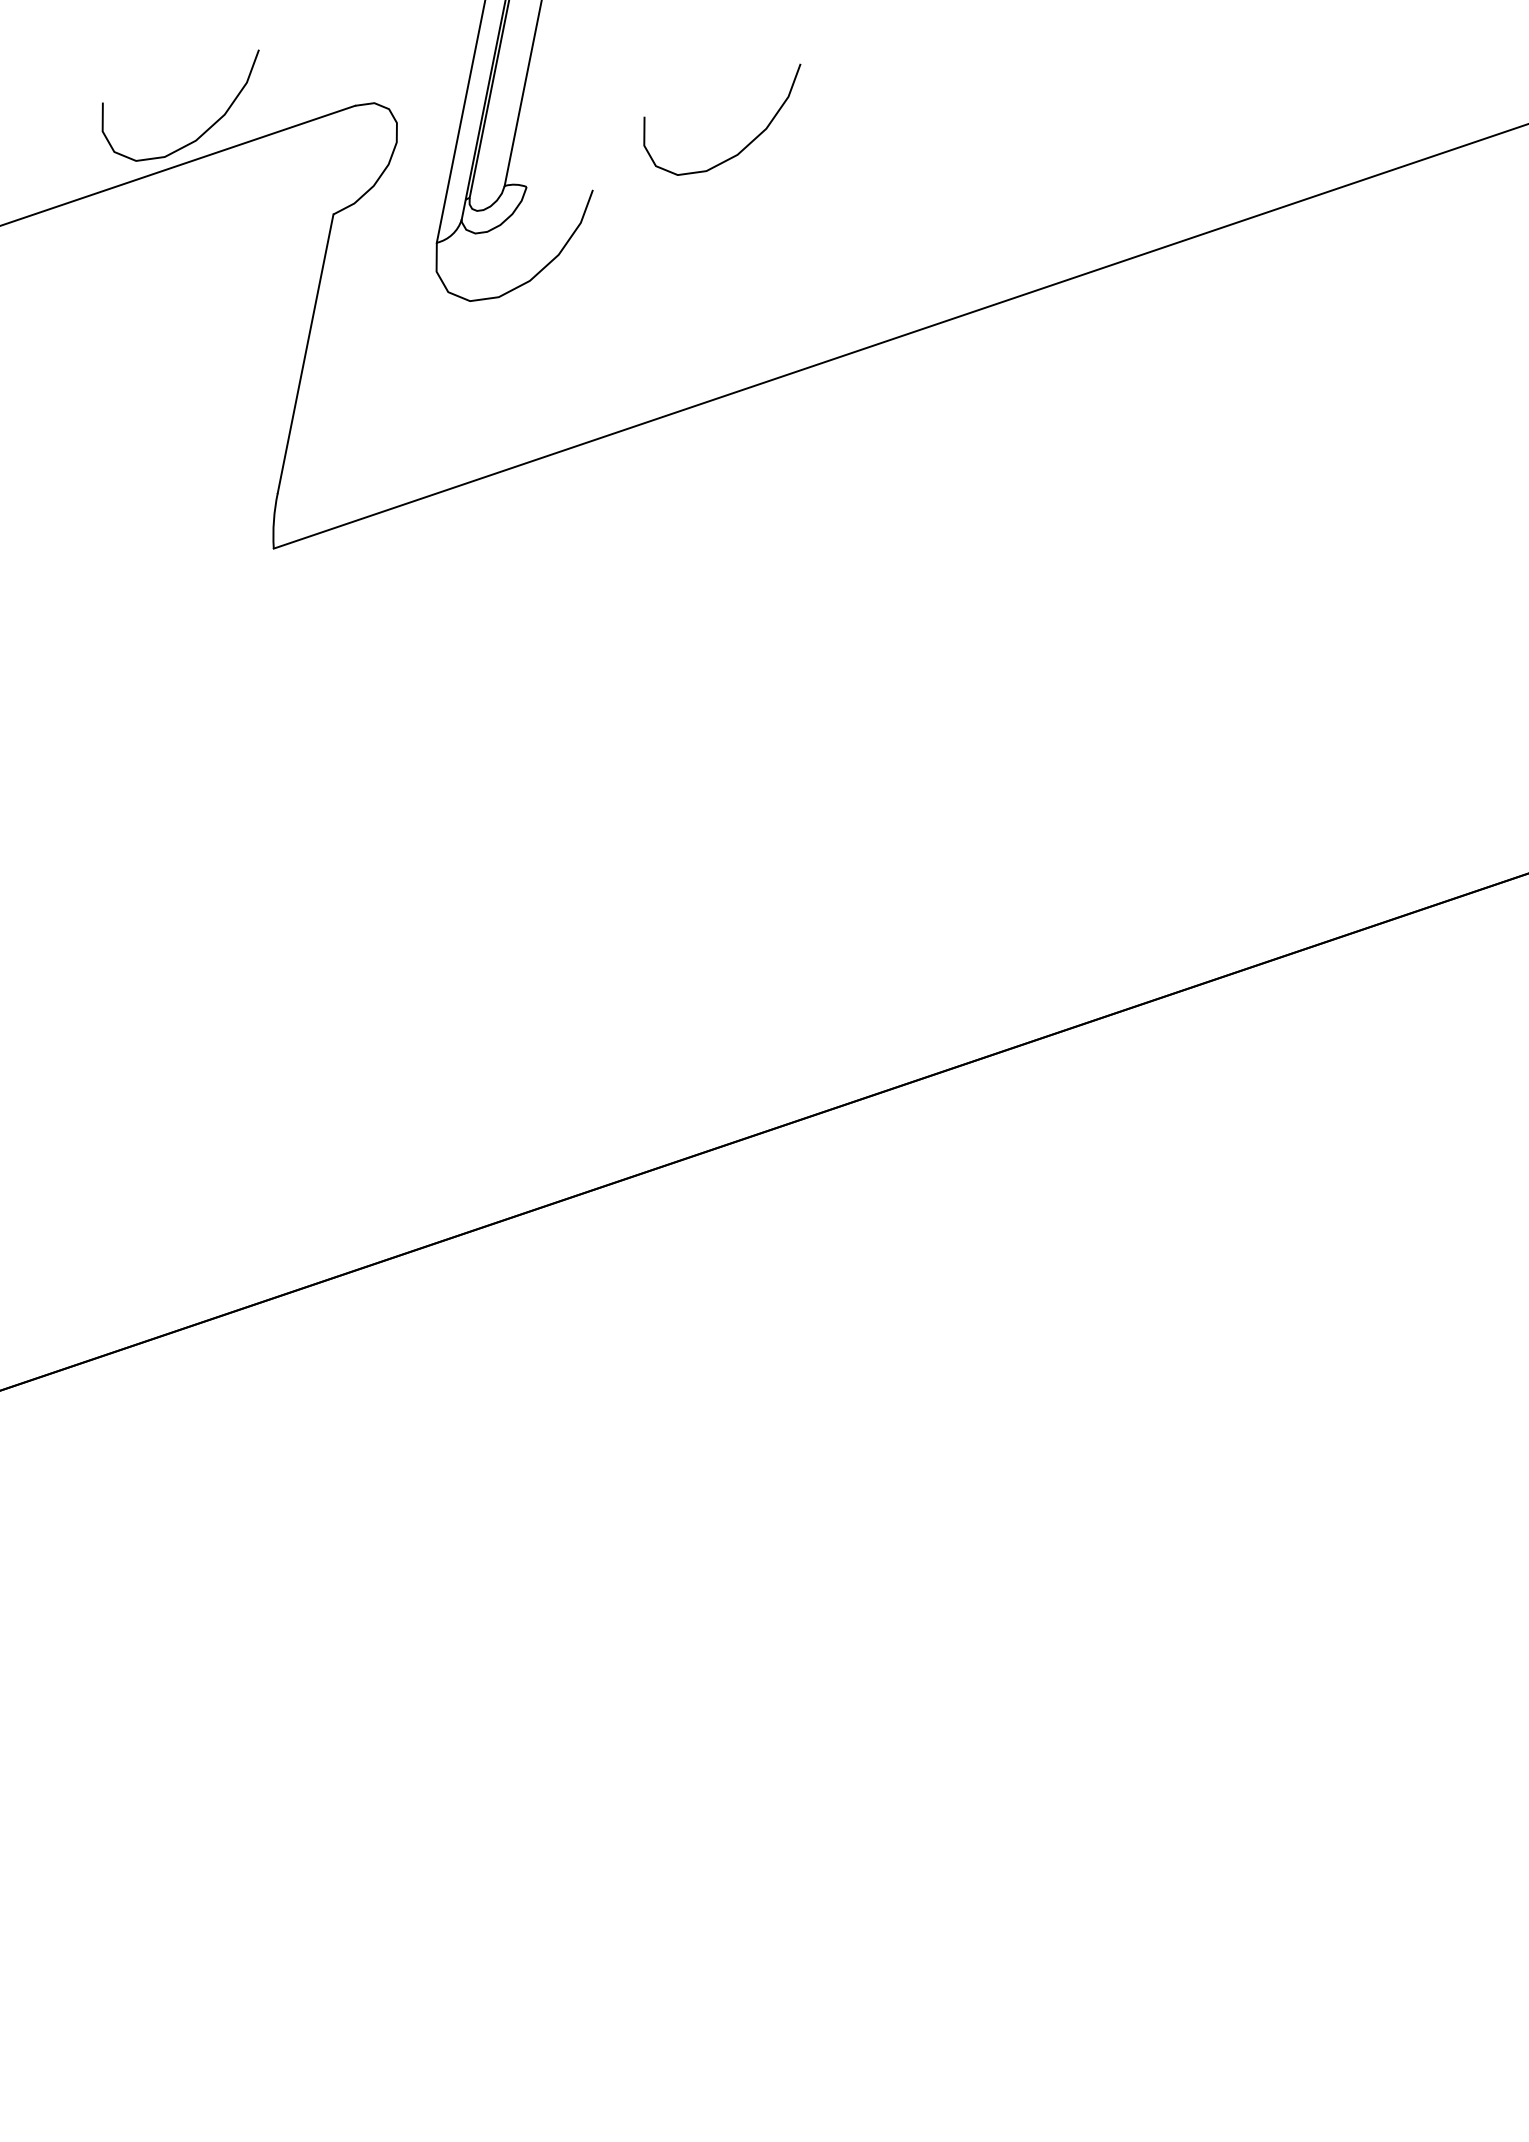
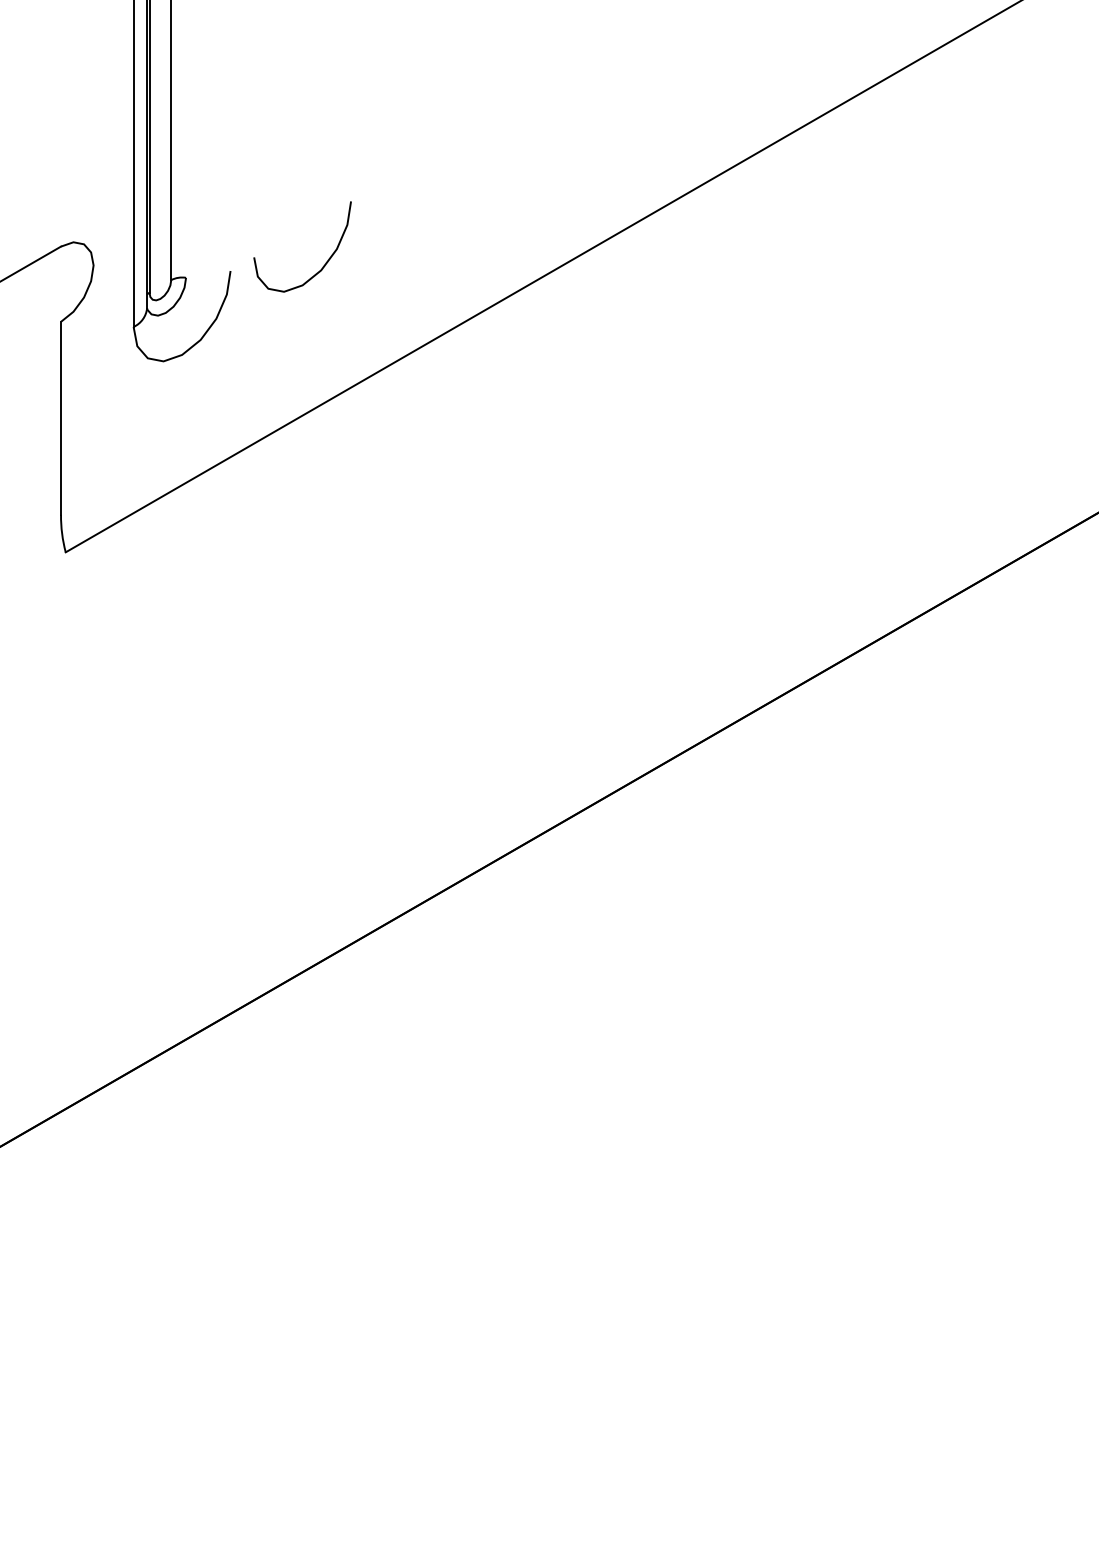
curve: (746, 144) -> (325, 262), moved

